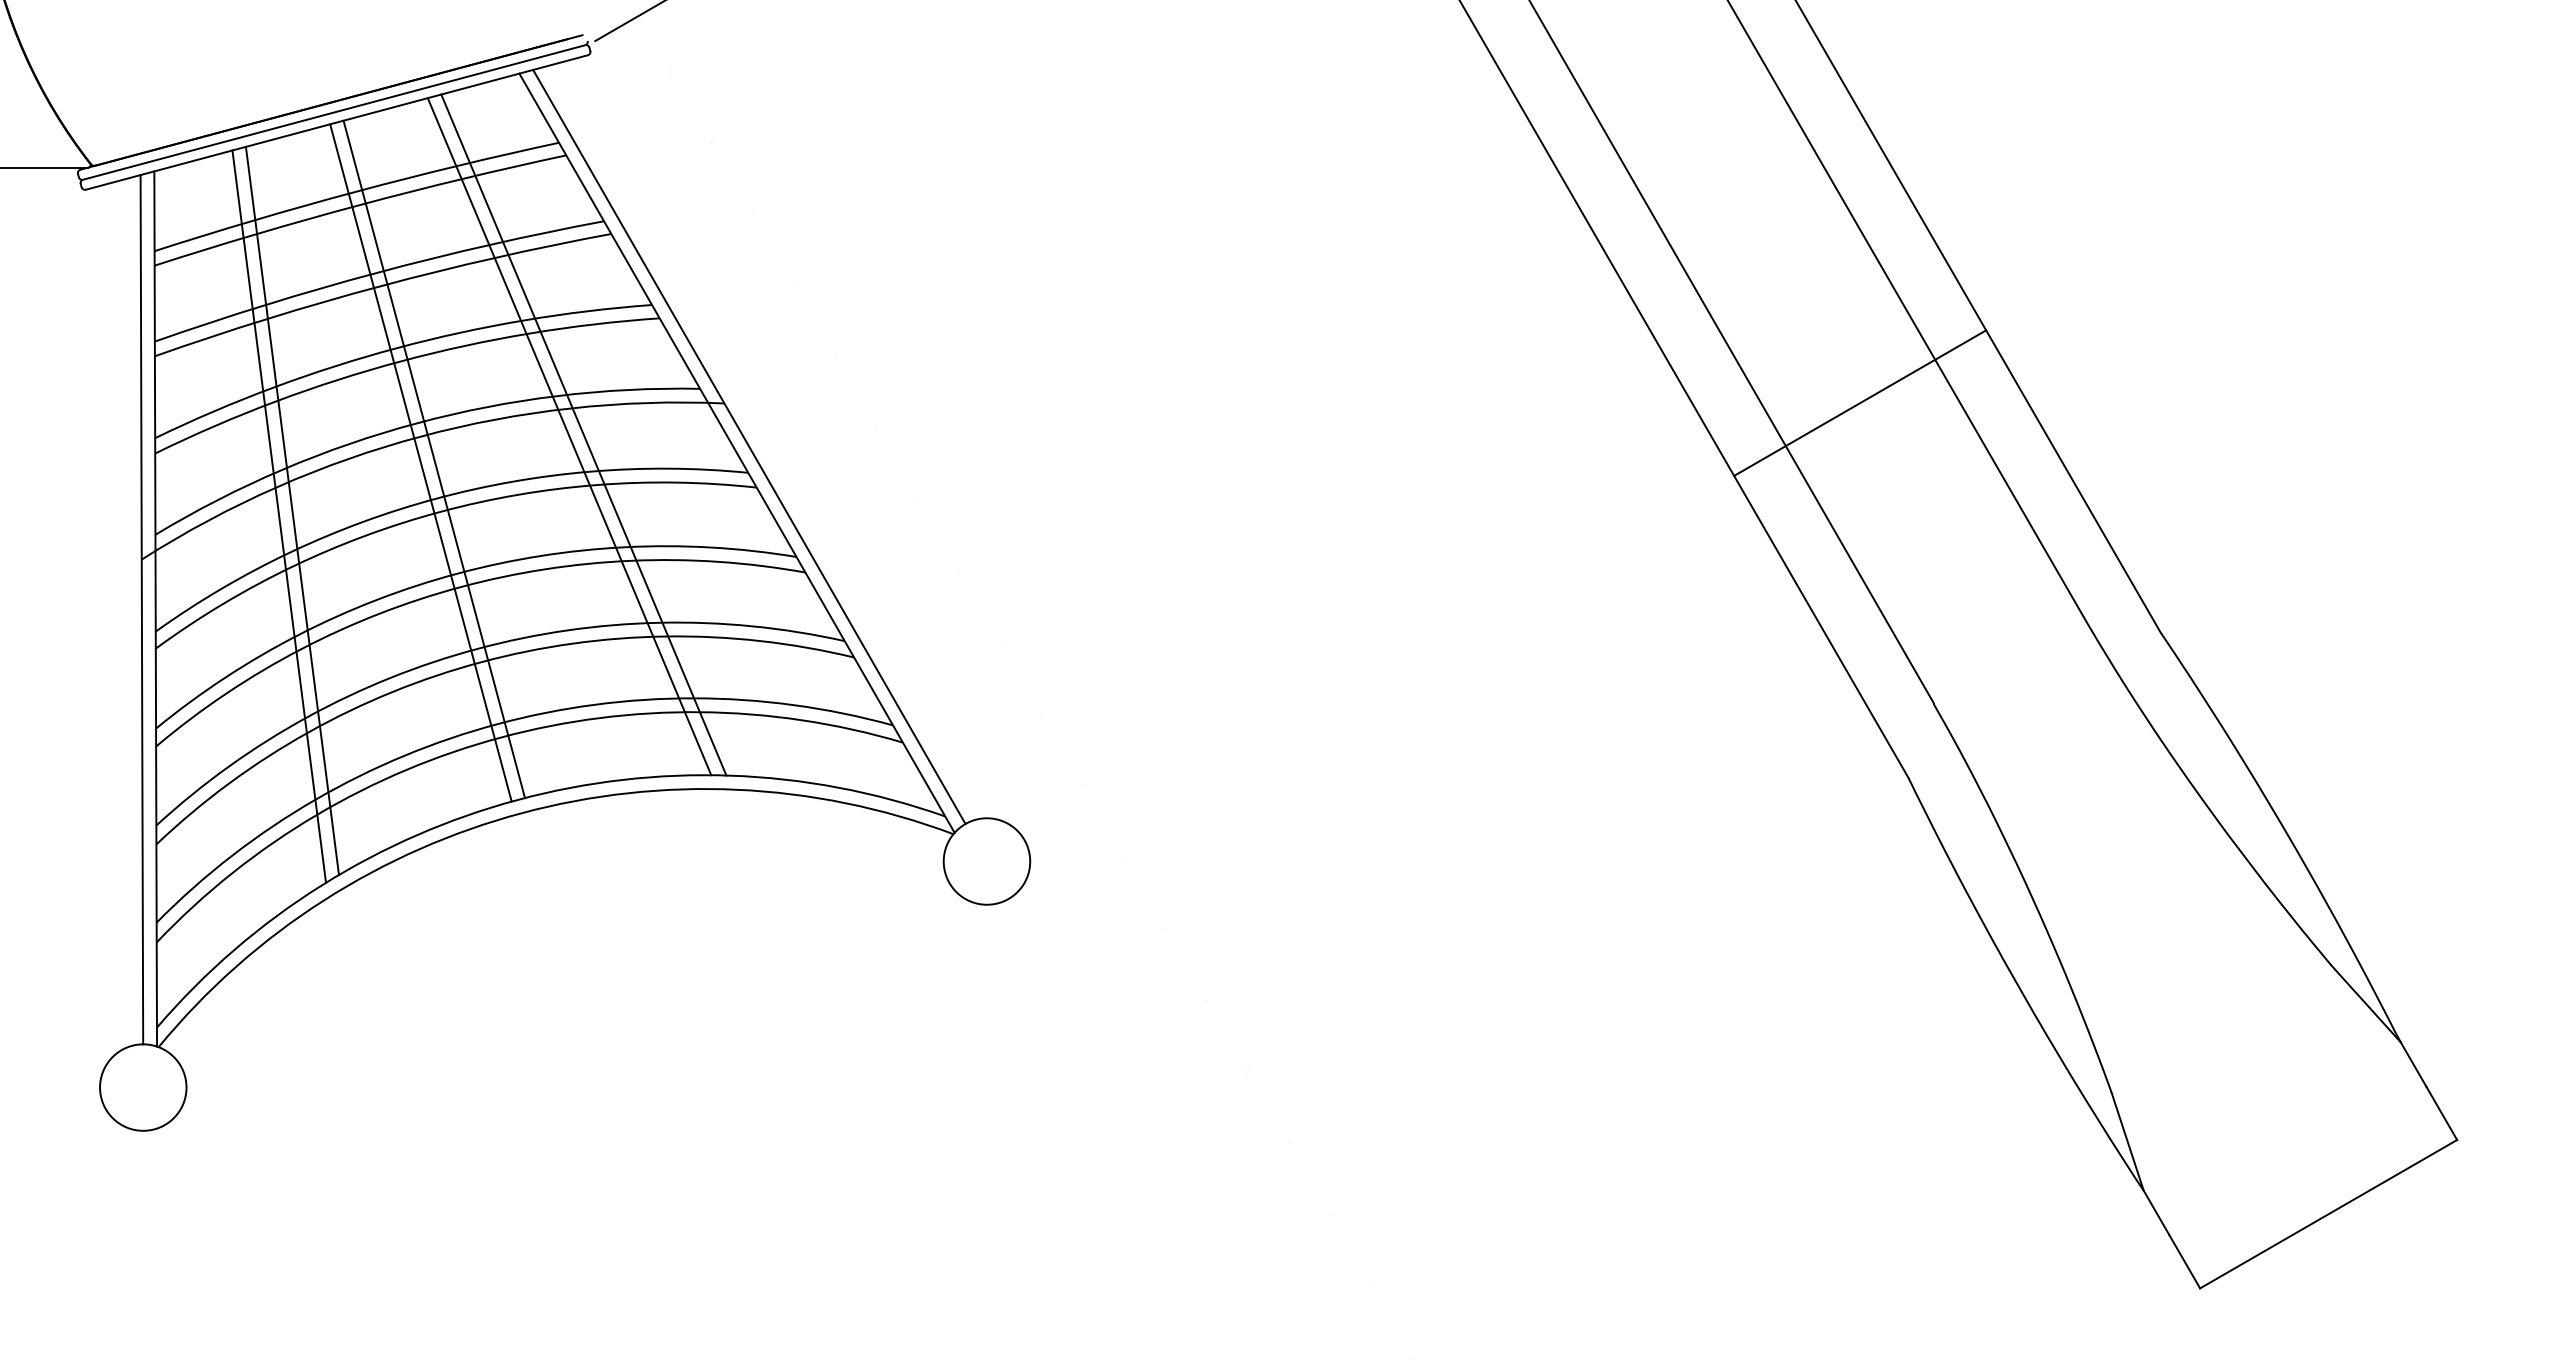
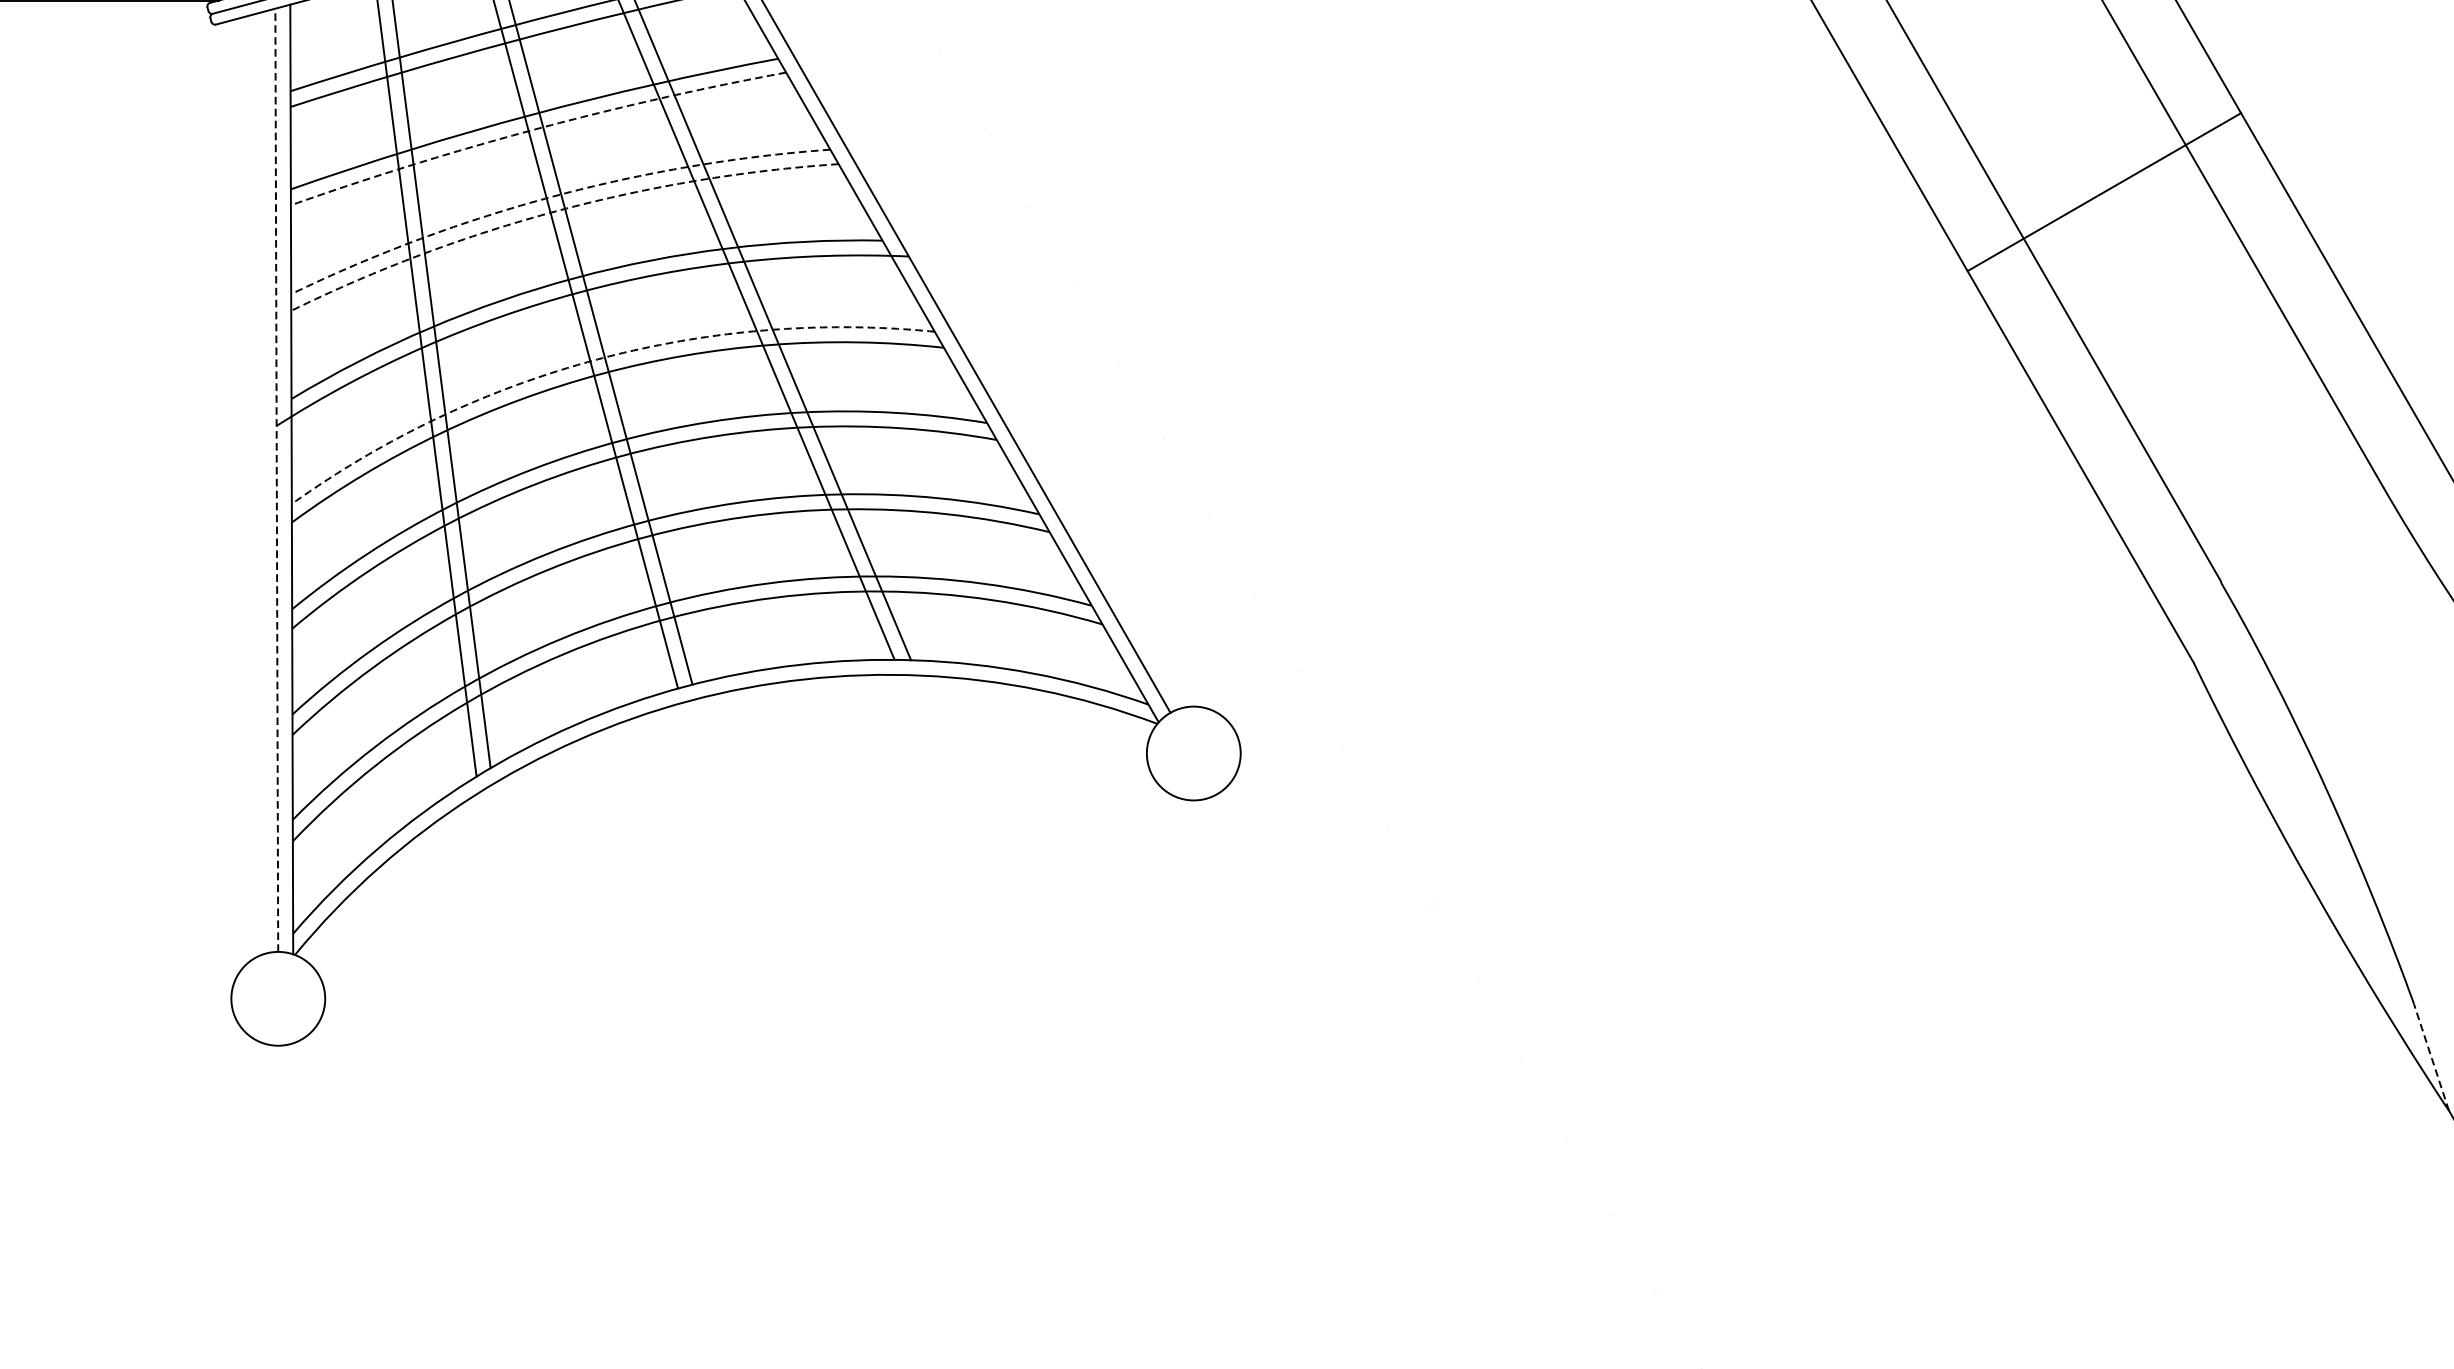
arc: (380, 286) -> (535, 129), solid -> dashed
arc: (397, 348) -> (554, 196), solid -> dashed
arc: (400, 361) -> (557, 210), solid -> dashed
line: (1860, 402) -> (2104, 191), moved
arc: (437, 498) -> (597, 359), solid -> dashed
line: (141, 609) -> (276, 480), solid -> dashed
line: (2127, 1141) -> (2431, 1057), solid -> dashed

